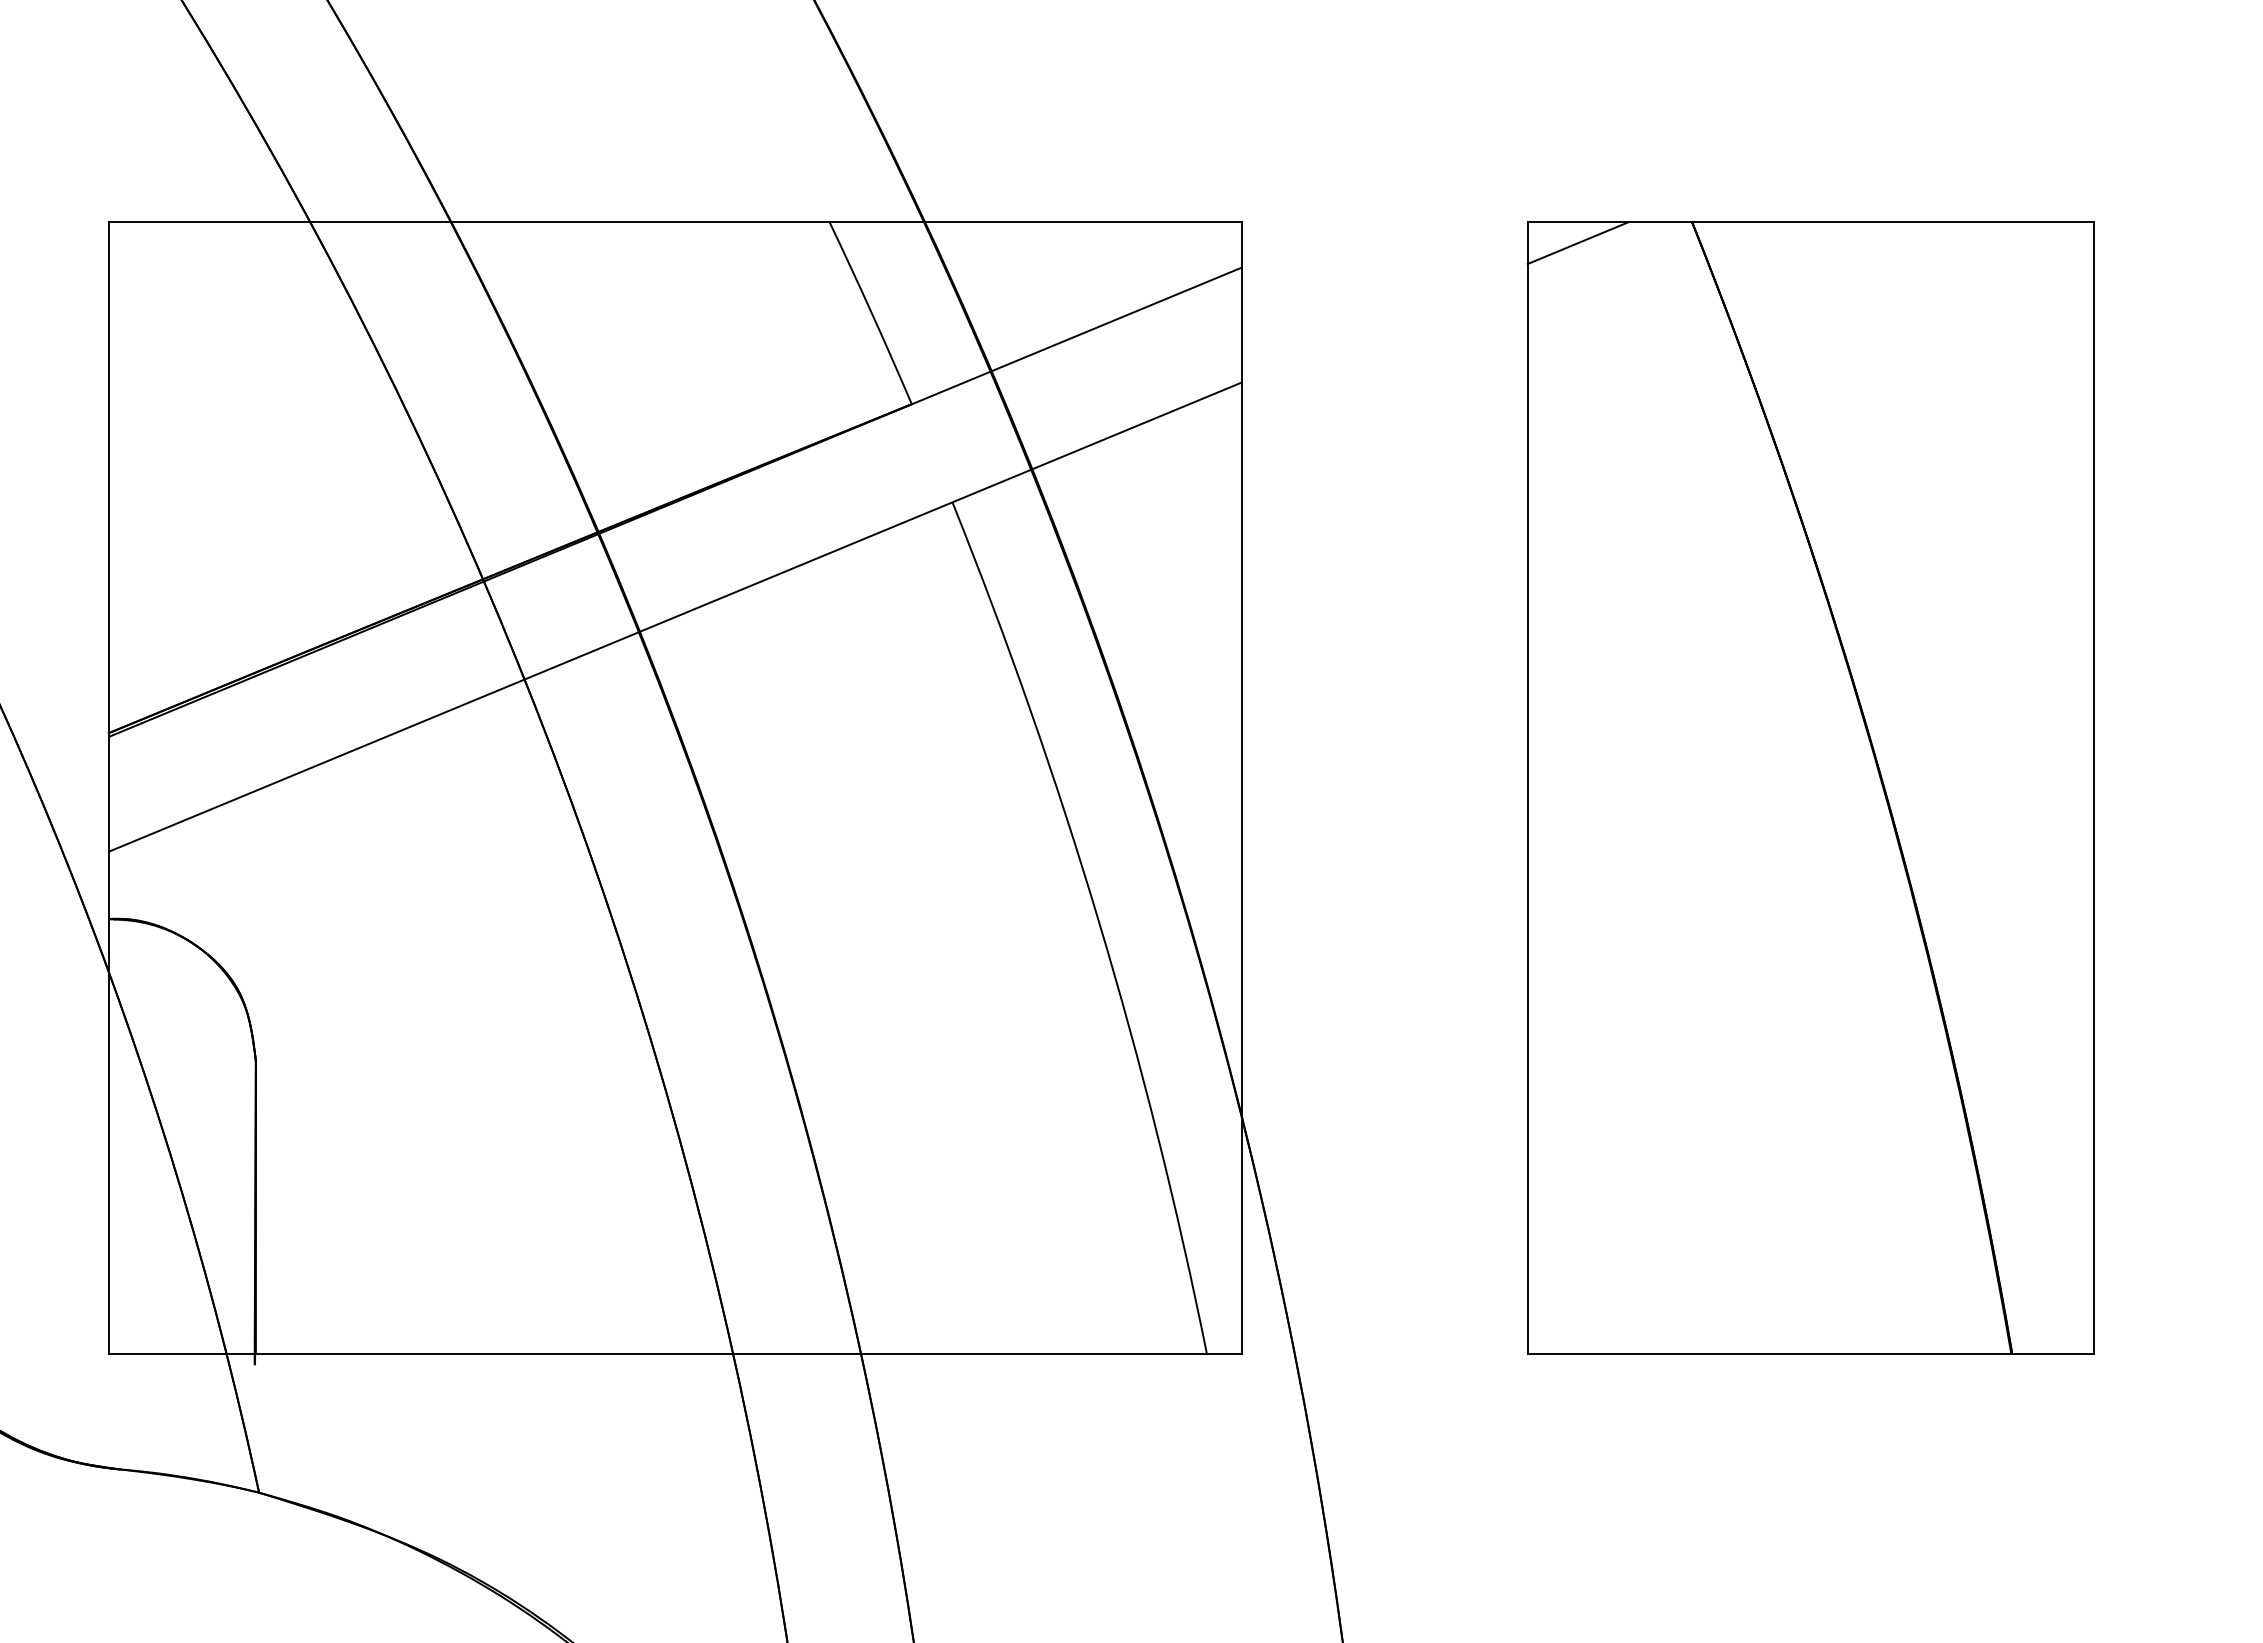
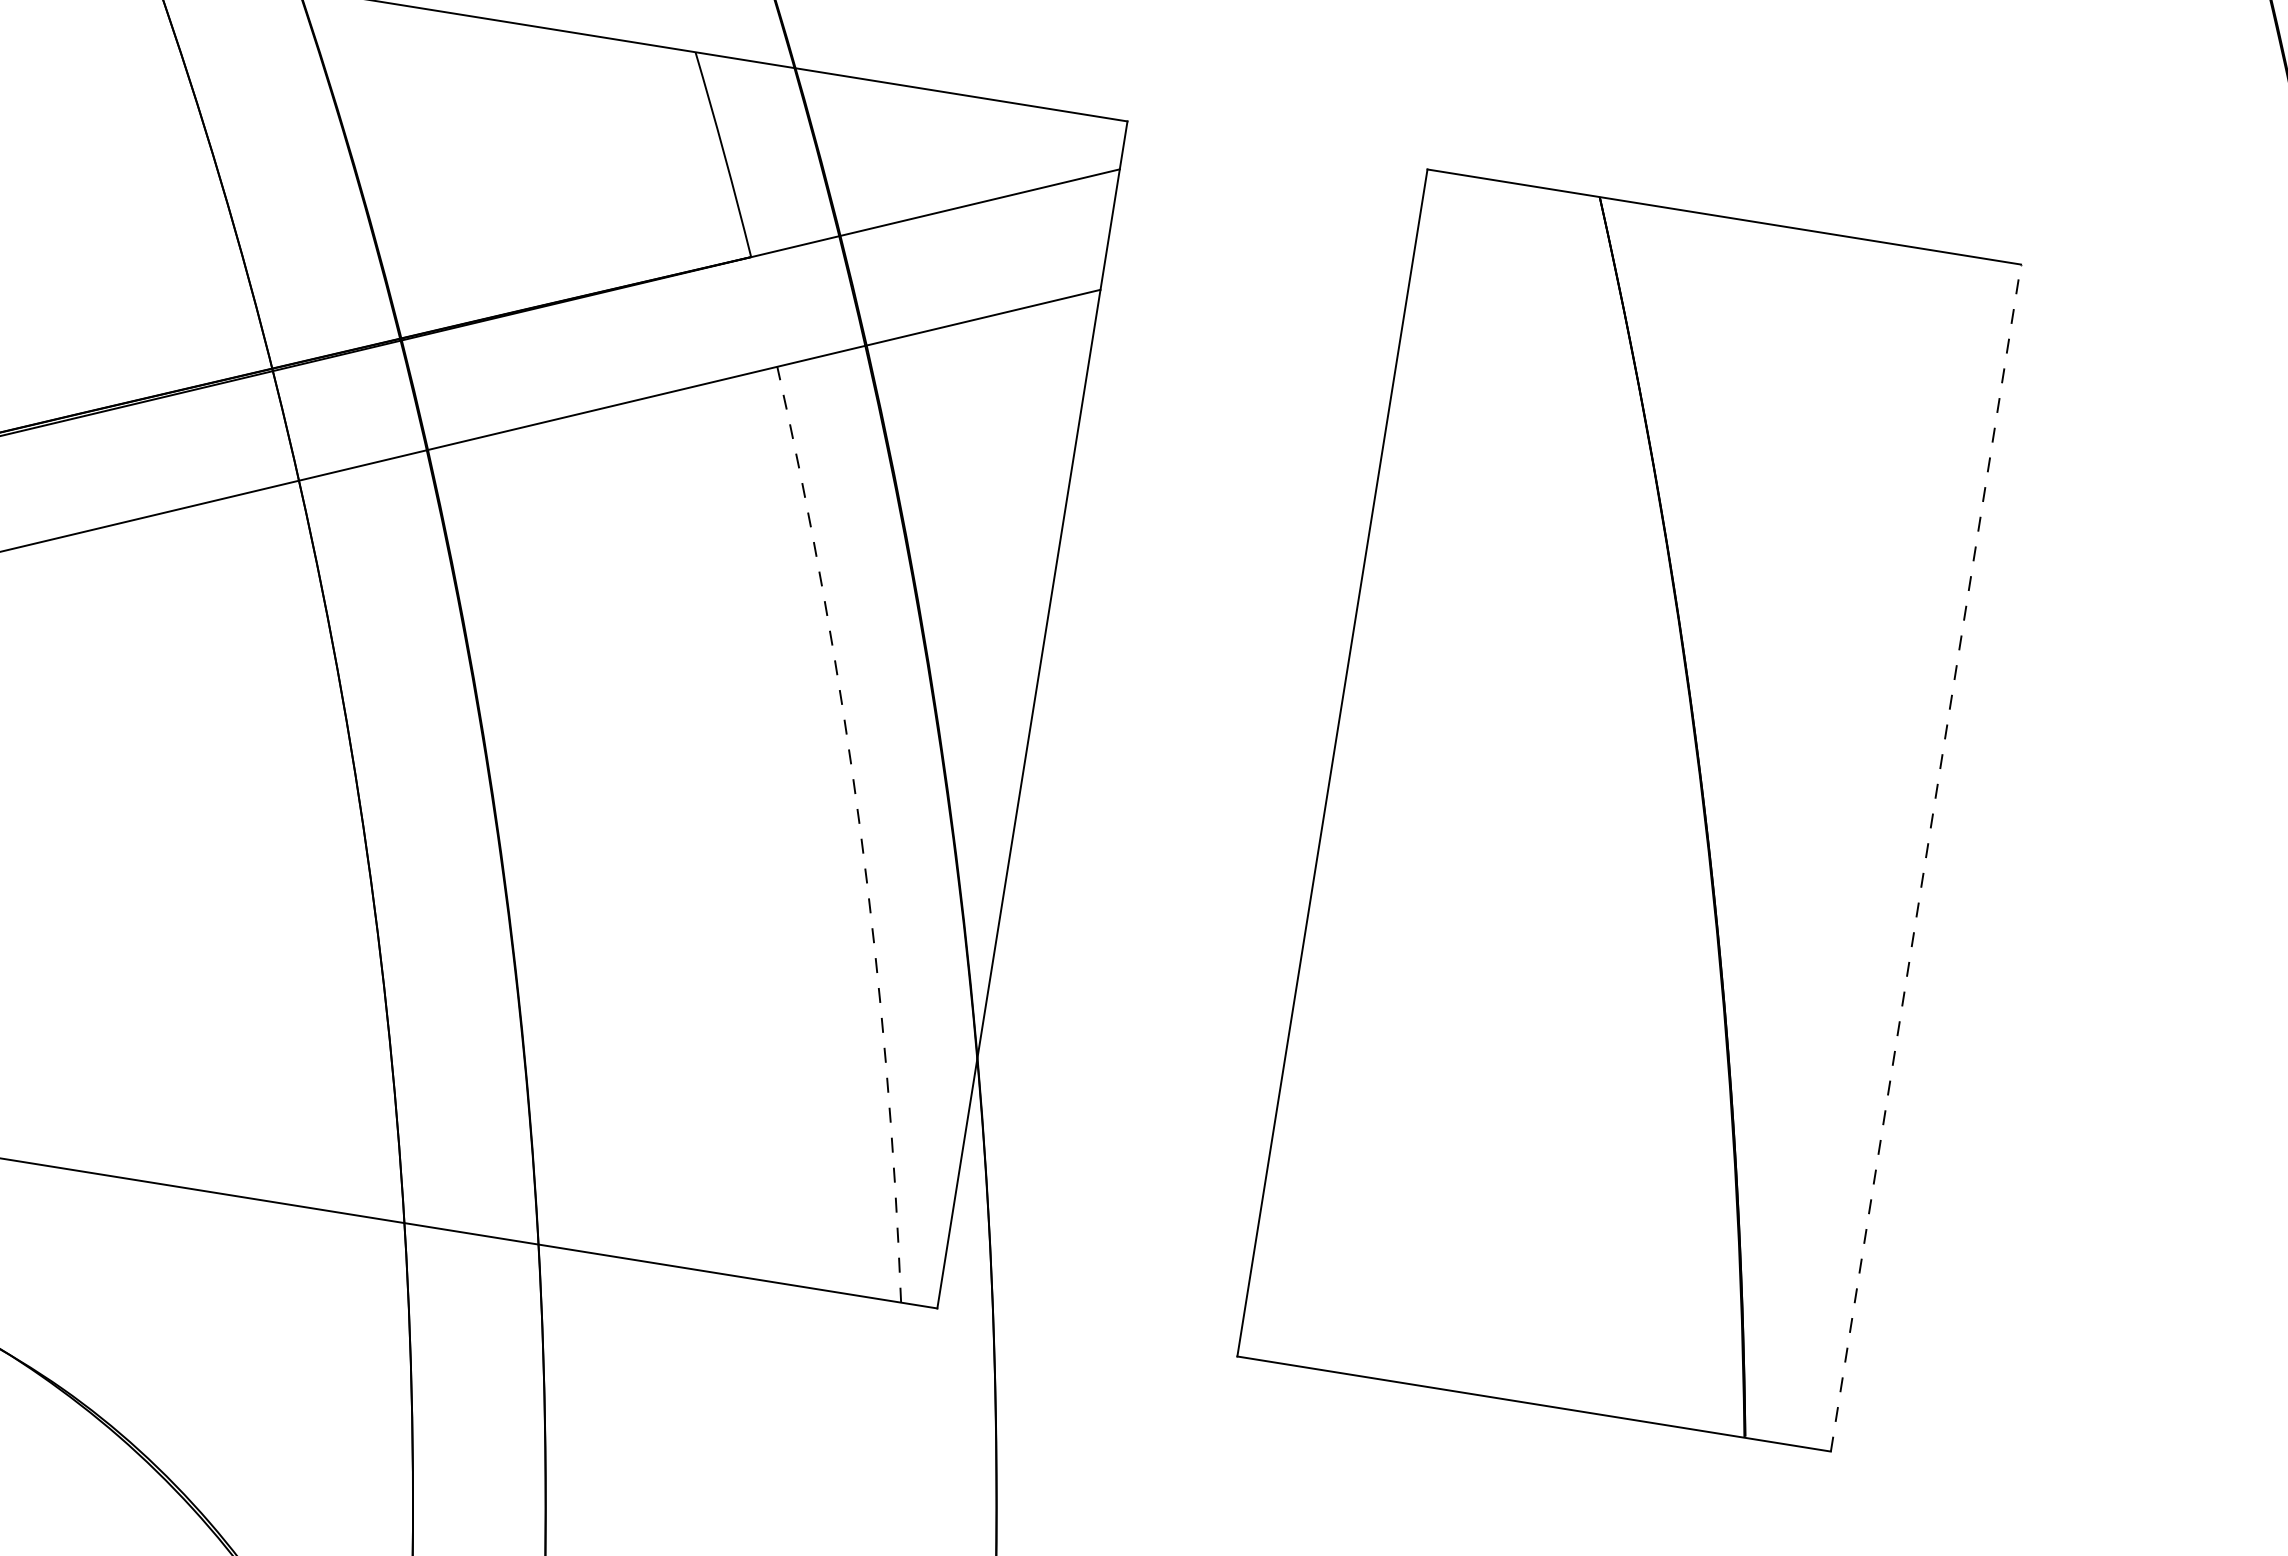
line: (1578, 243) -> (1477, 200), removed
line: (2093, 787) -> (1925, 857), solid -> dashed
arc: (1099, 922) -> (860, 831), solid -> dashed

